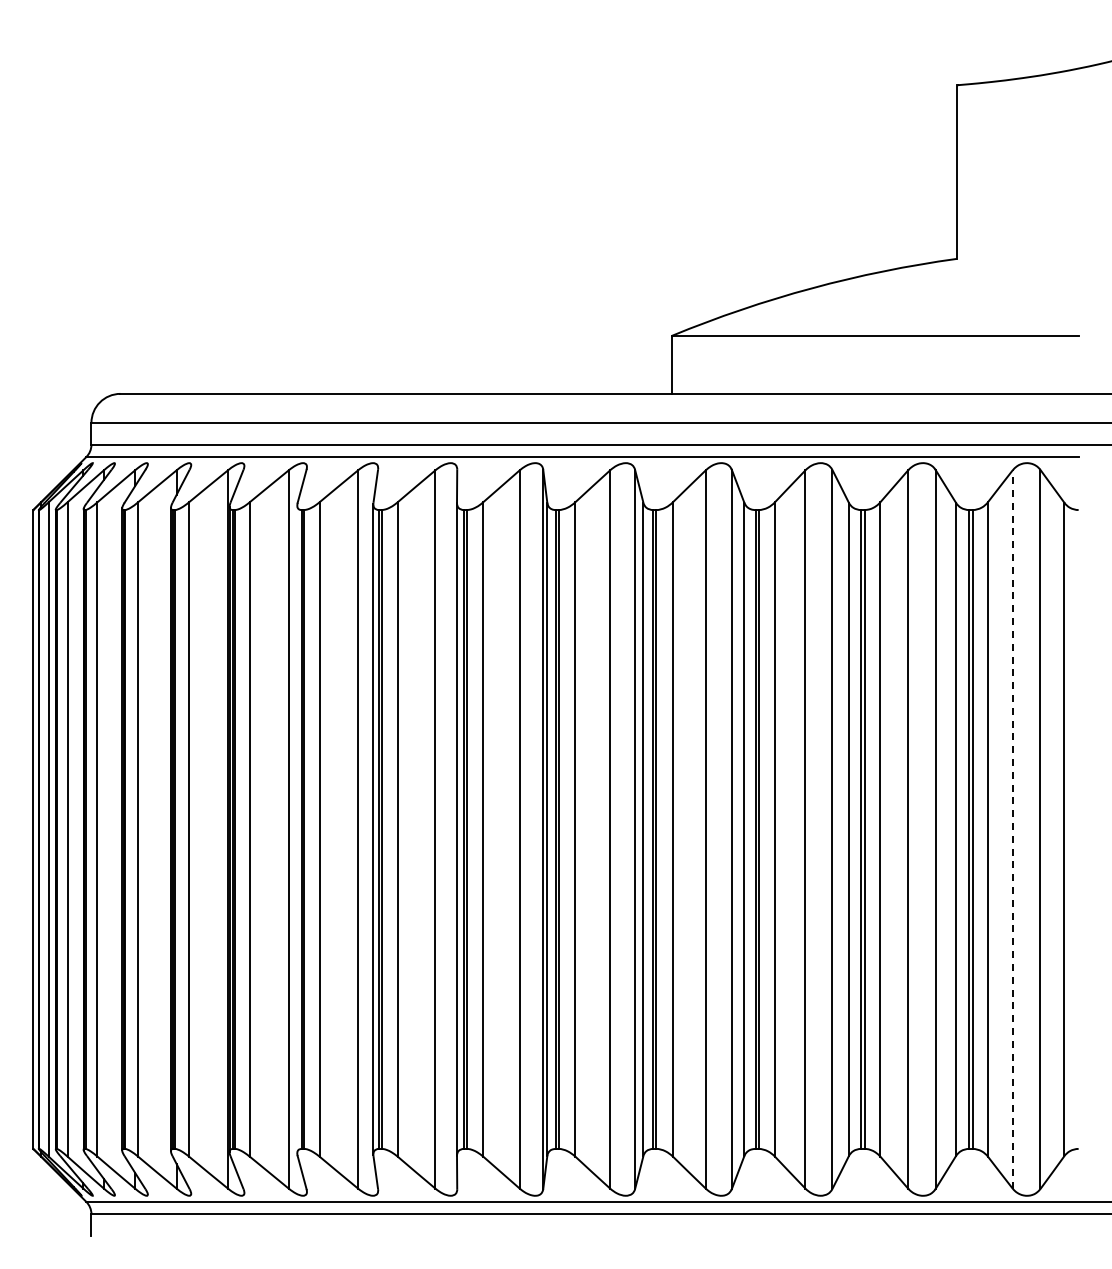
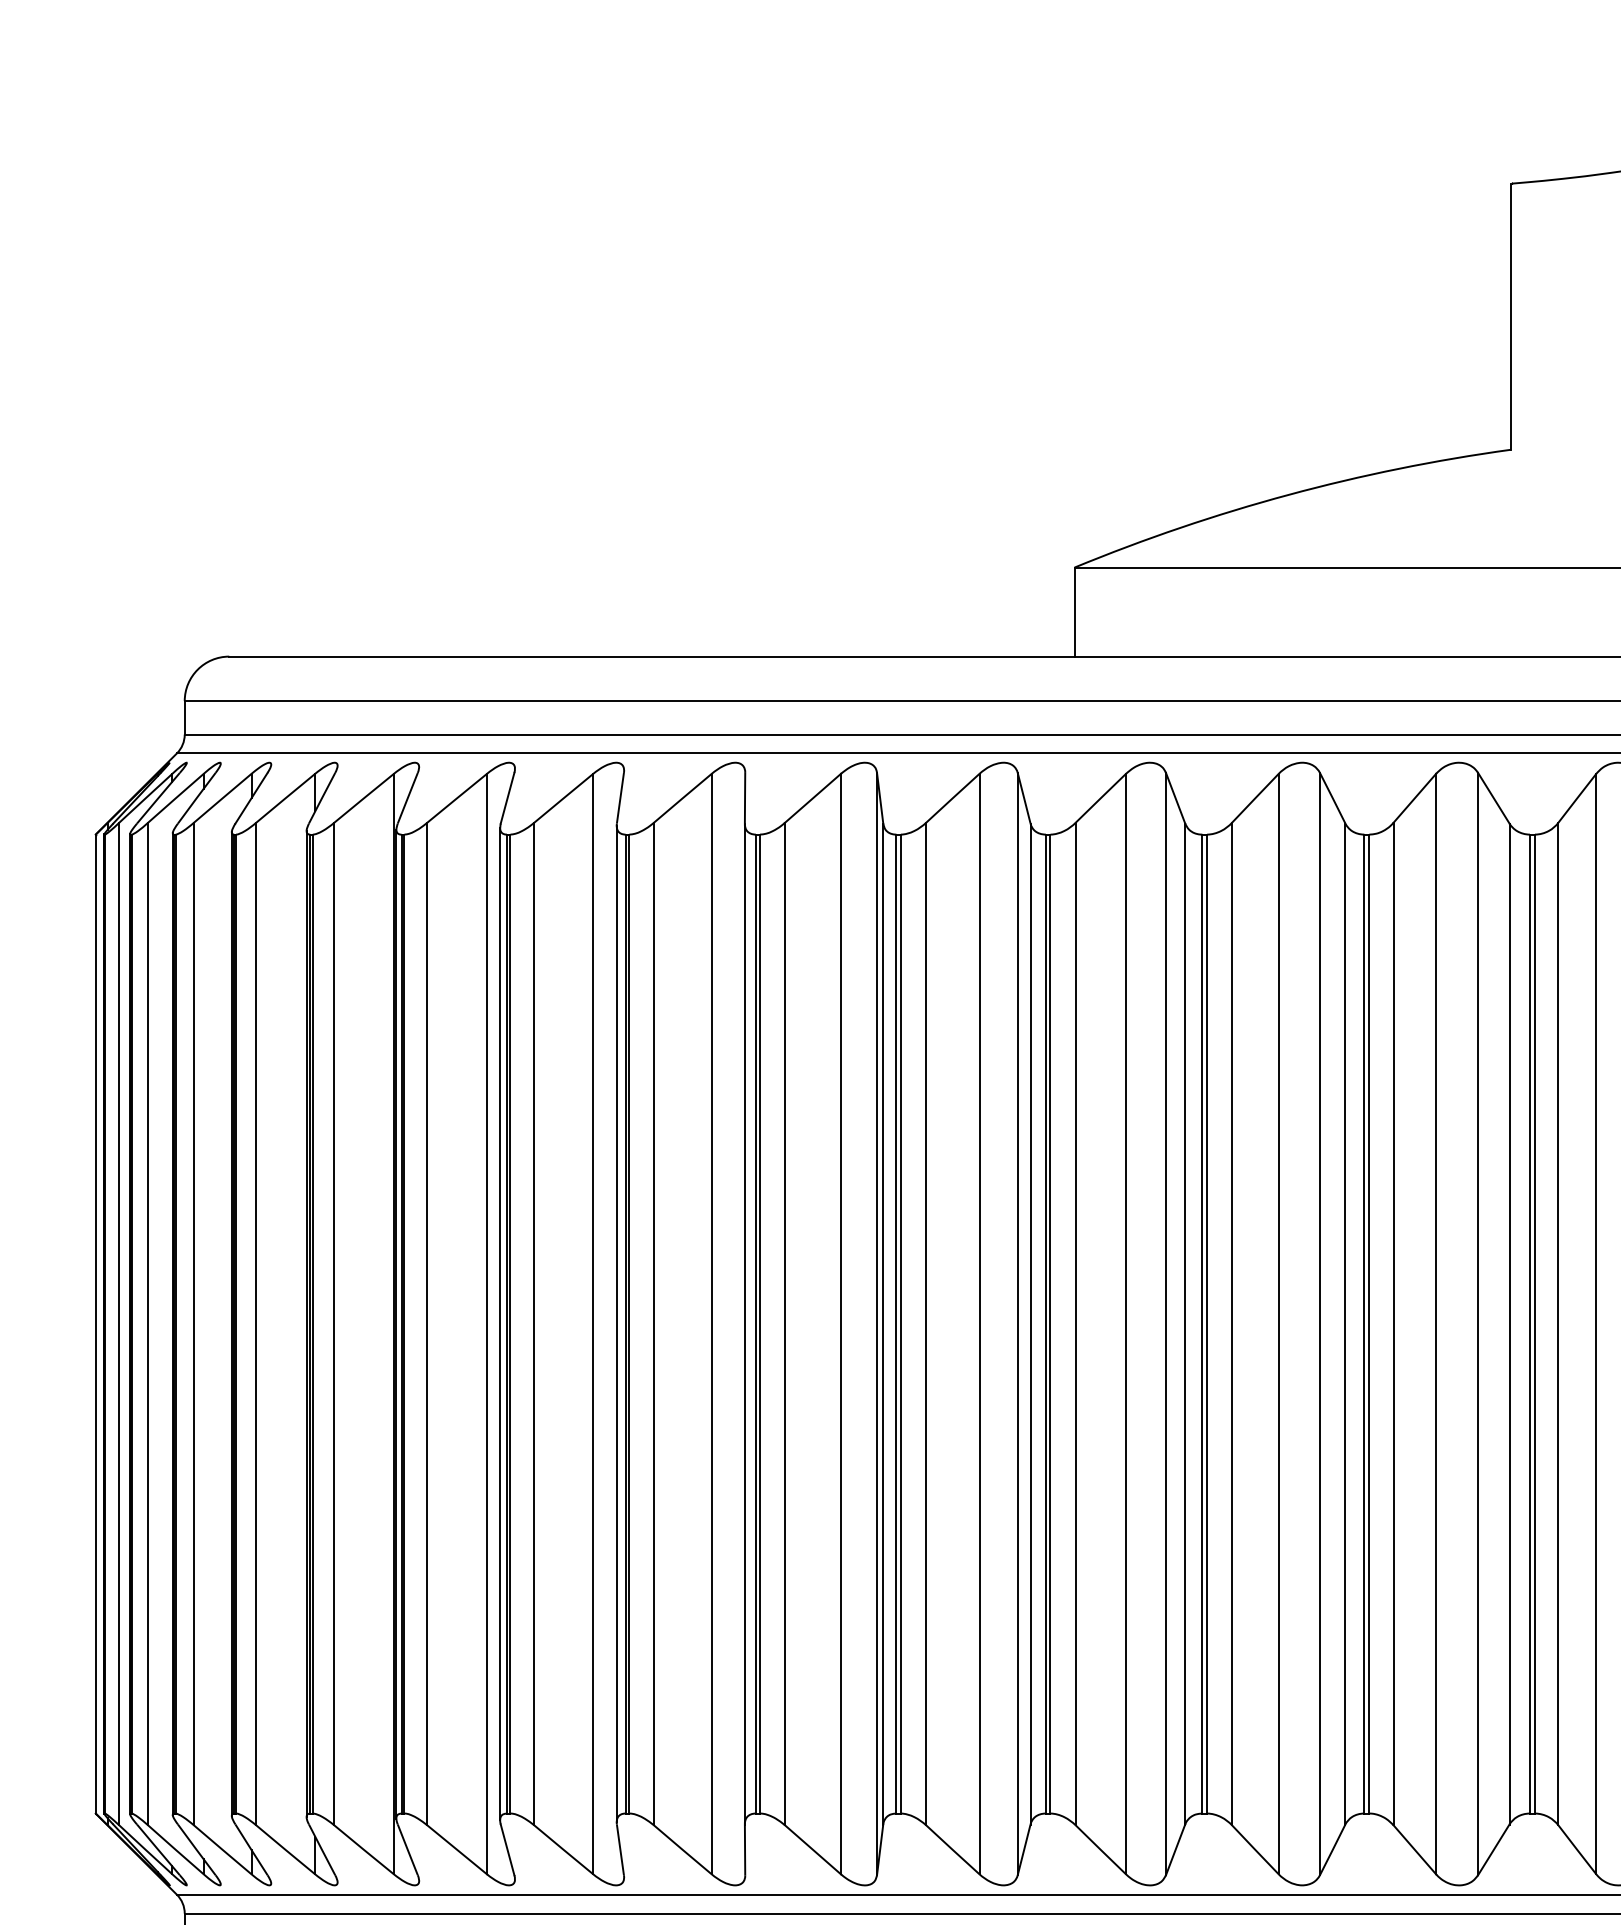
line: (1012, 828) -> (1596, 1322), dashed -> solid
line: (297, 829) -> (500, 1324), added

